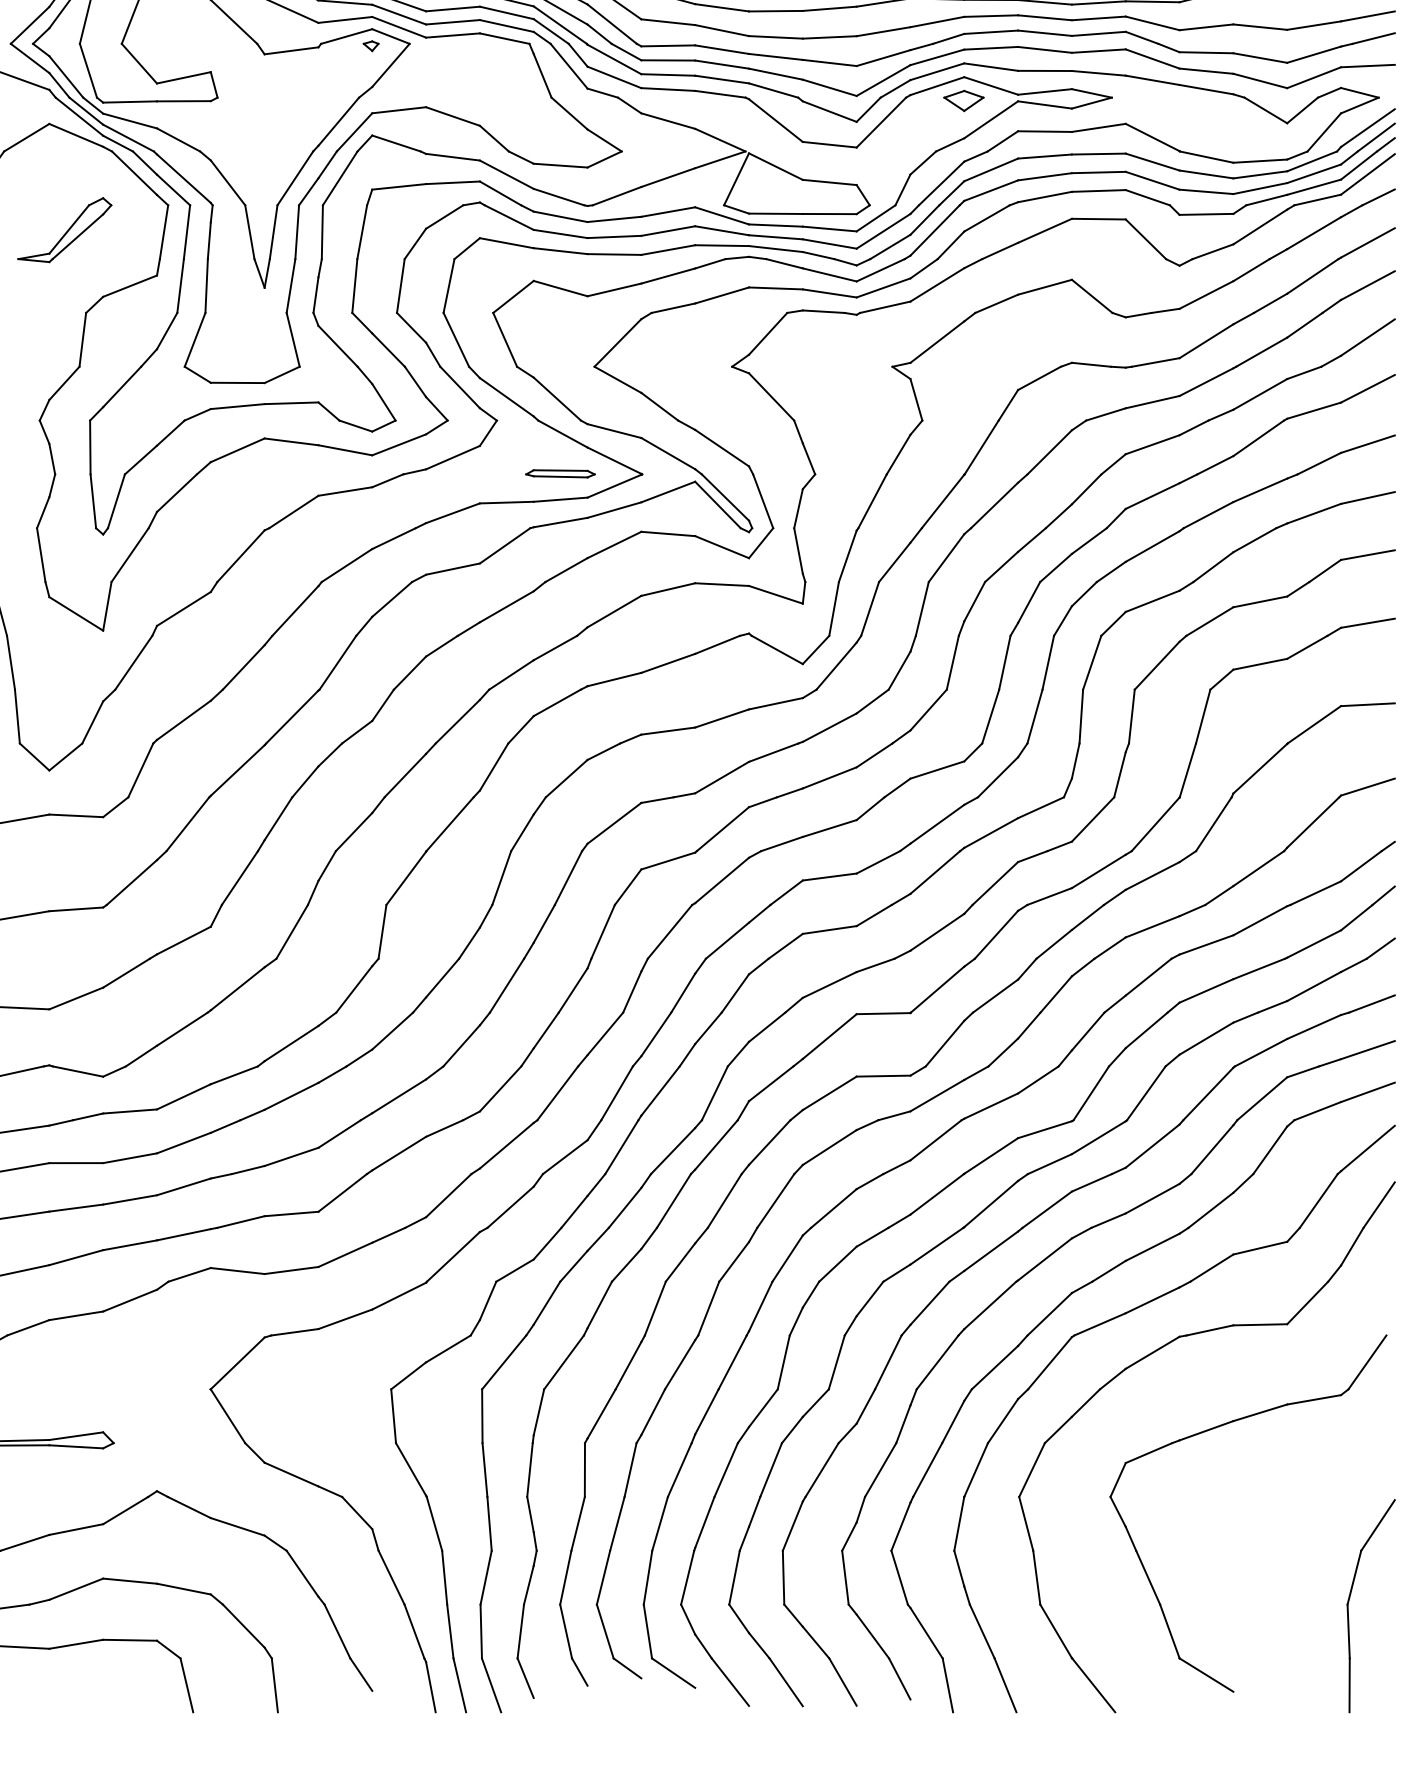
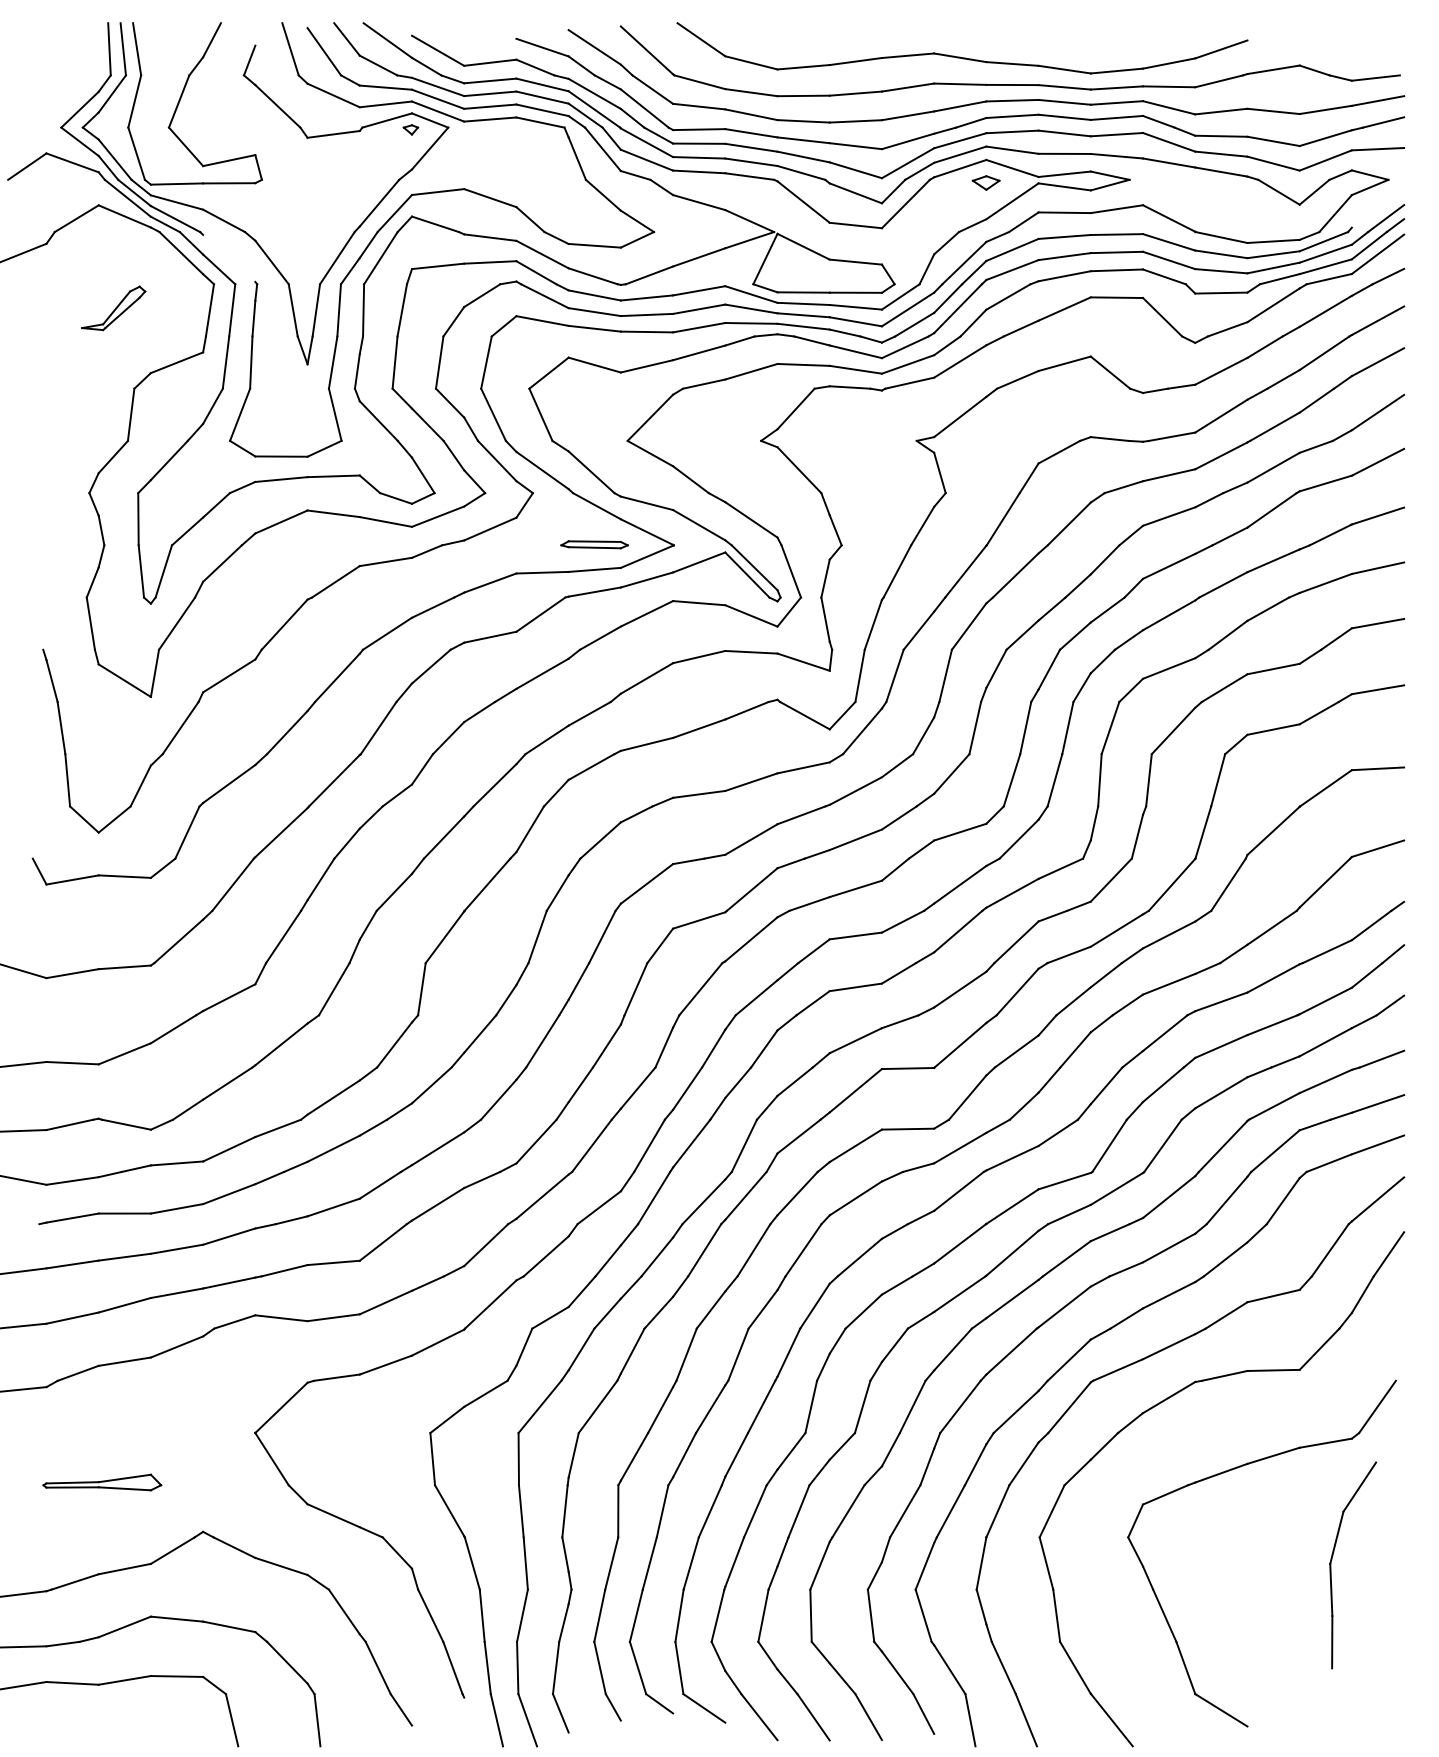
part: (964, 100) -> (986, 182), size x0.7
line: (1367, 128) -> (1377, 209), removed
line: (184, 177) -> (229, 257), removed
part: (64, 230) -> (113, 308), size x0.7
part: (1349, 1600) -> (1332, 1559), moved
line: (430, 1686) -> (468, 1721), removed

